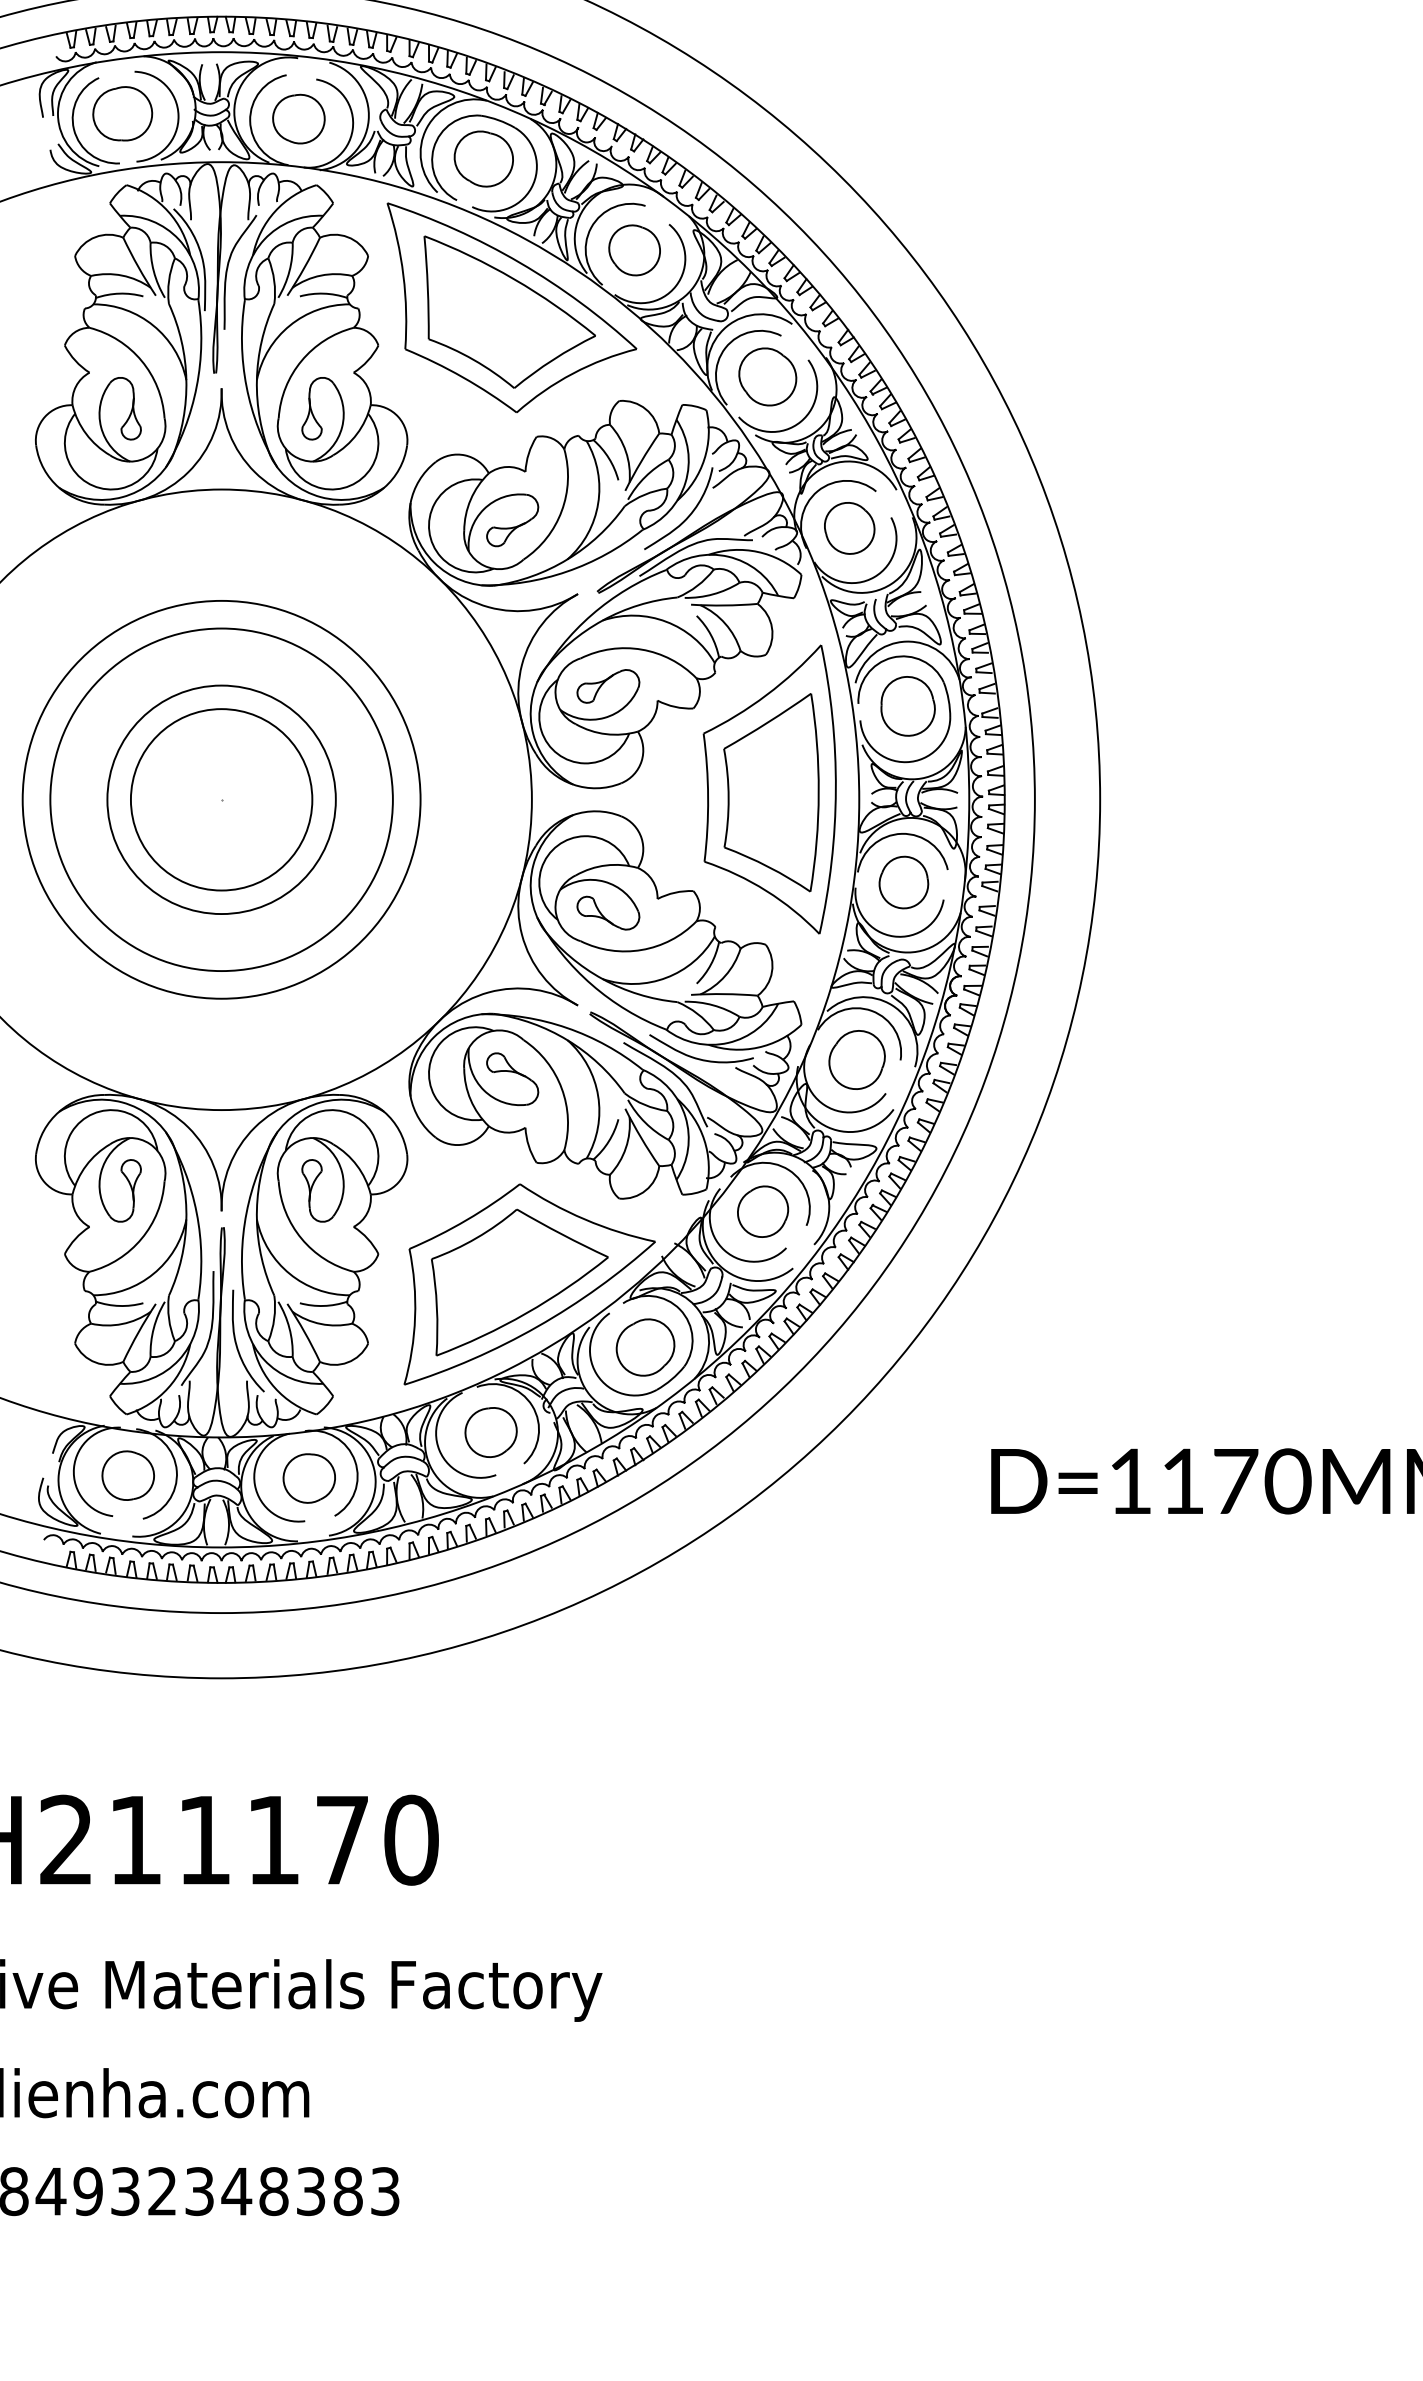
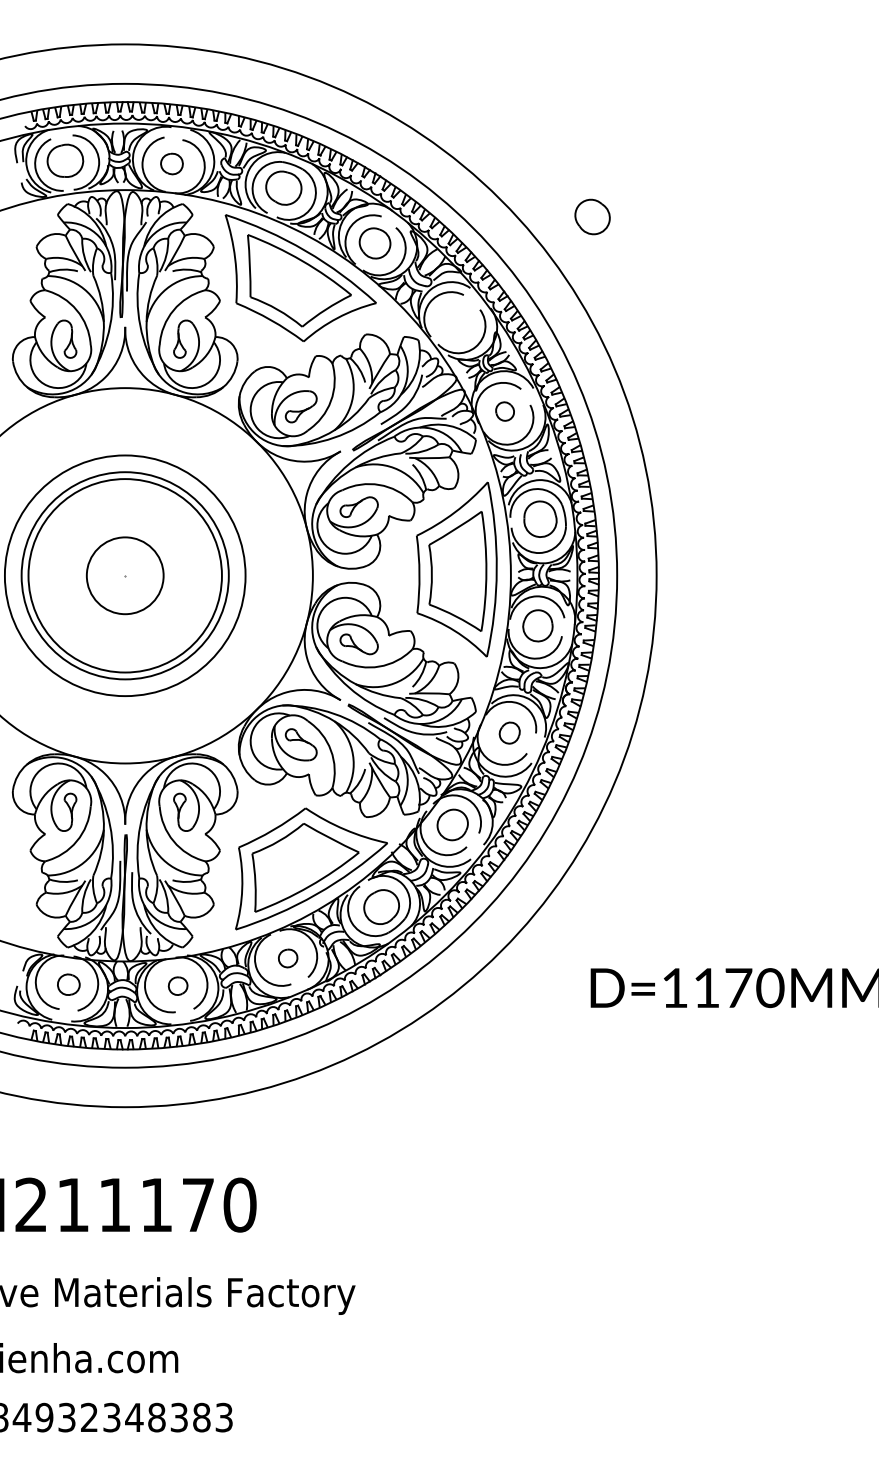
part: (298, 118) -> (171, 163), size x0.7
part: (767, 376) -> (592, 216), moved
part: (848, 528) -> (504, 411), size x0.6
circle: (222, 799) -> (125, 575), size x0.7
circle: (222, 799) -> (125, 575), size x1.4
part: (856, 1058) -> (509, 732), size x0.6
part: (489, 1432) -> (287, 958), size x0.6
part: (127, 1475) -> (68, 984), size x0.7
part: (308, 1477) -> (177, 985), size x0.6

